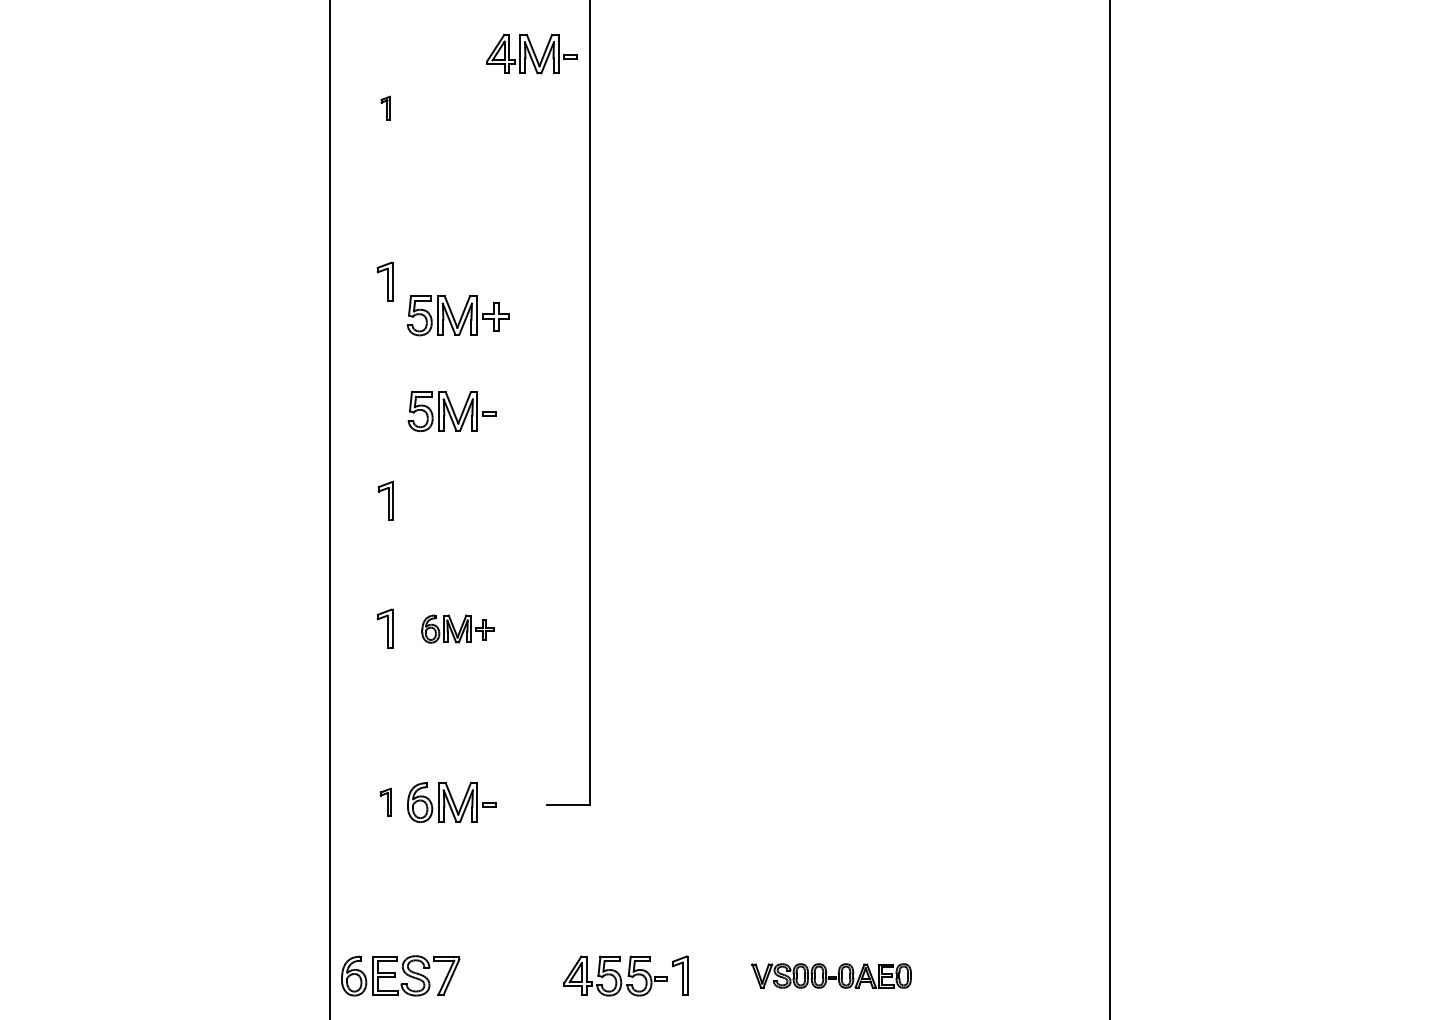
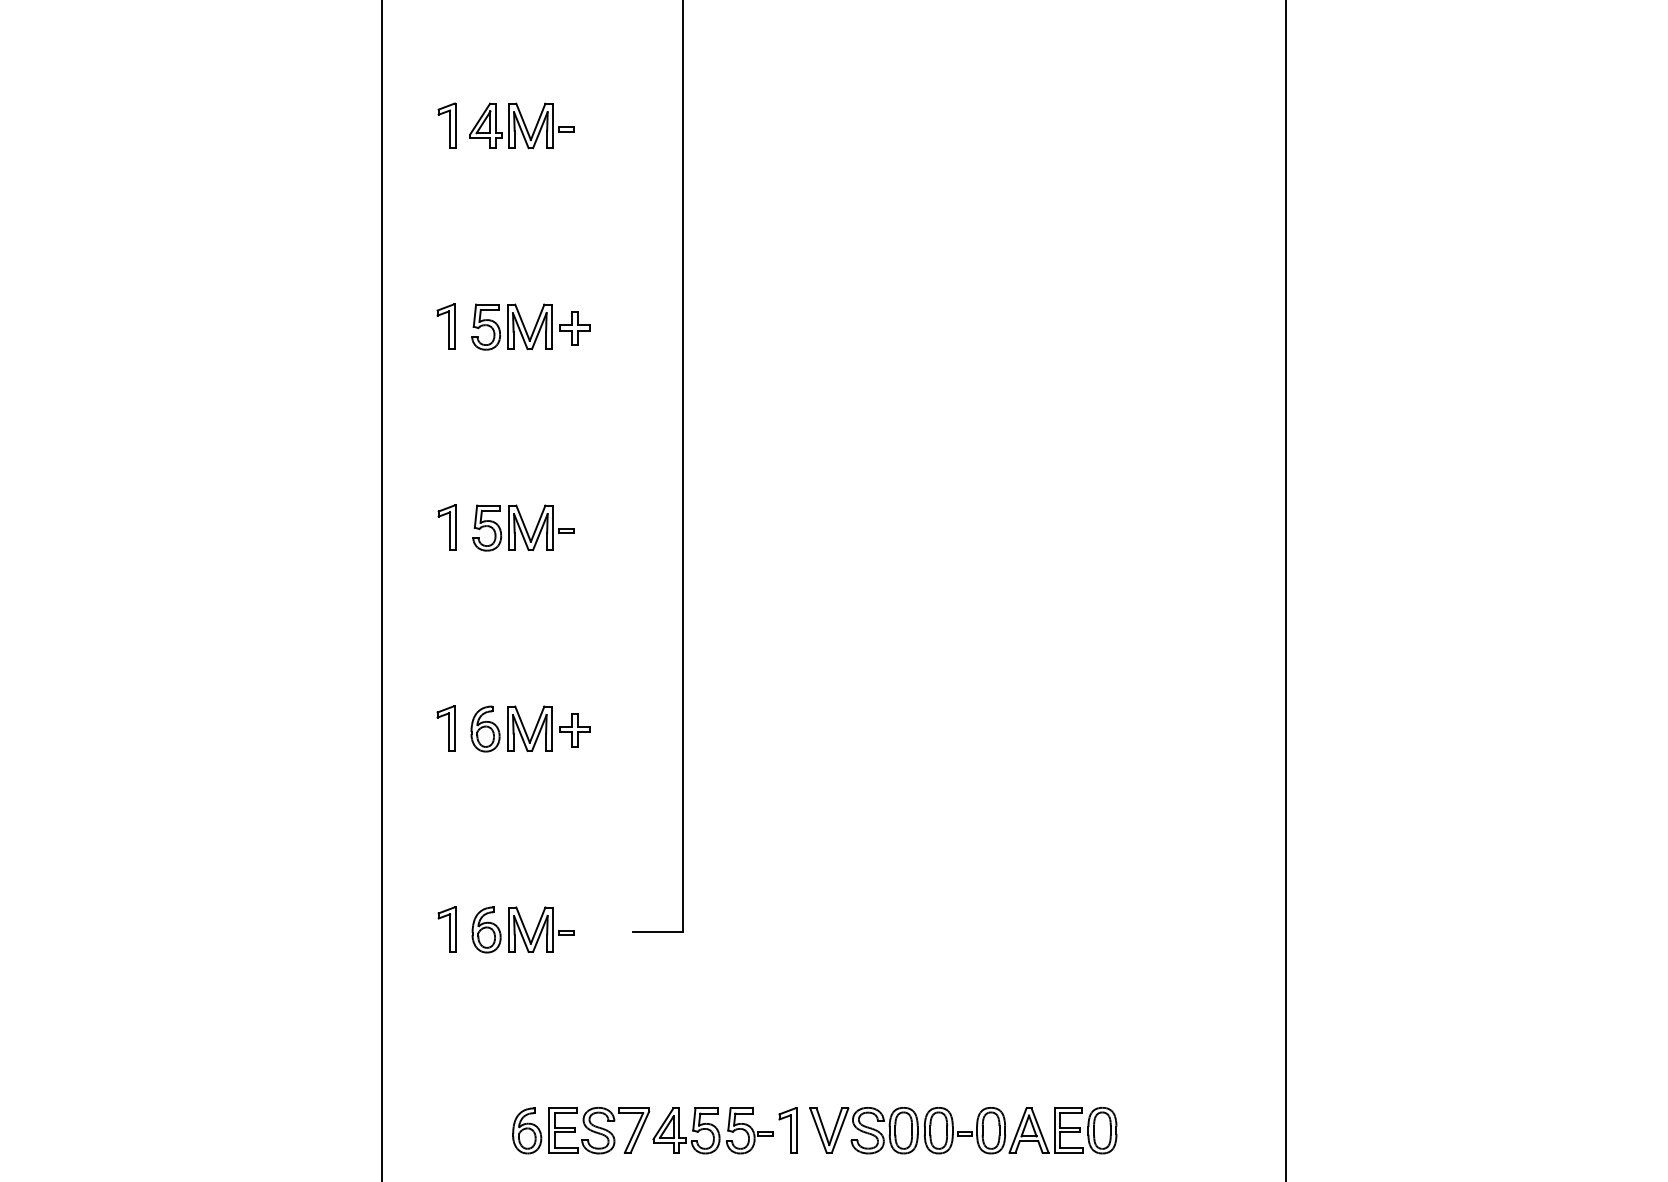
part: (531, 53) -> (521, 125), moved
part: (385, 108) -> (446, 125), size x1.67
part: (457, 315) -> (530, 326), moved
part: (451, 411) -> (523, 527), moved
part: (385, 500) -> (446, 527), moved
part: (457, 628) -> (530, 728), size x1.43
part: (385, 802) -> (446, 929), size x1.43
part: (401, 975) -> (581, 1130), moved
part: (831, 975) -> (963, 1130), size x1.67

